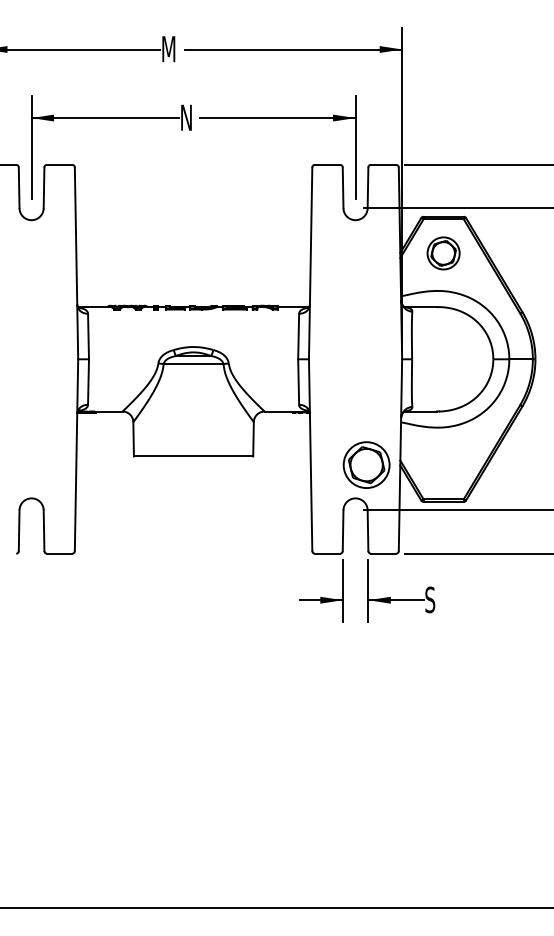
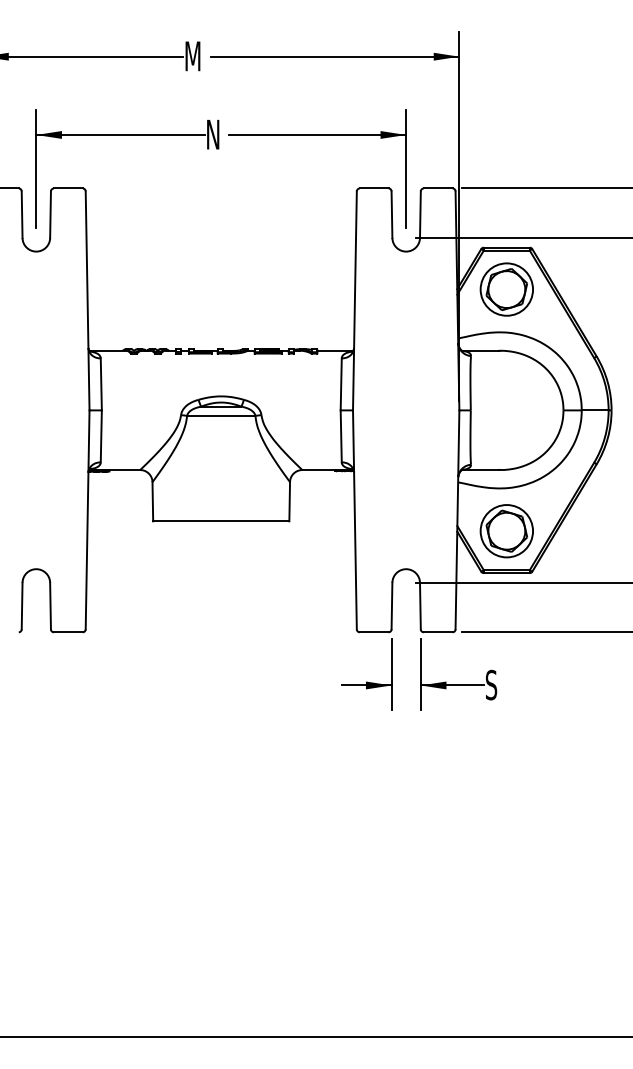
part: (443, 253) -> (506, 289), size x1.43
part: (366, 465) -> (506, 531), moved

